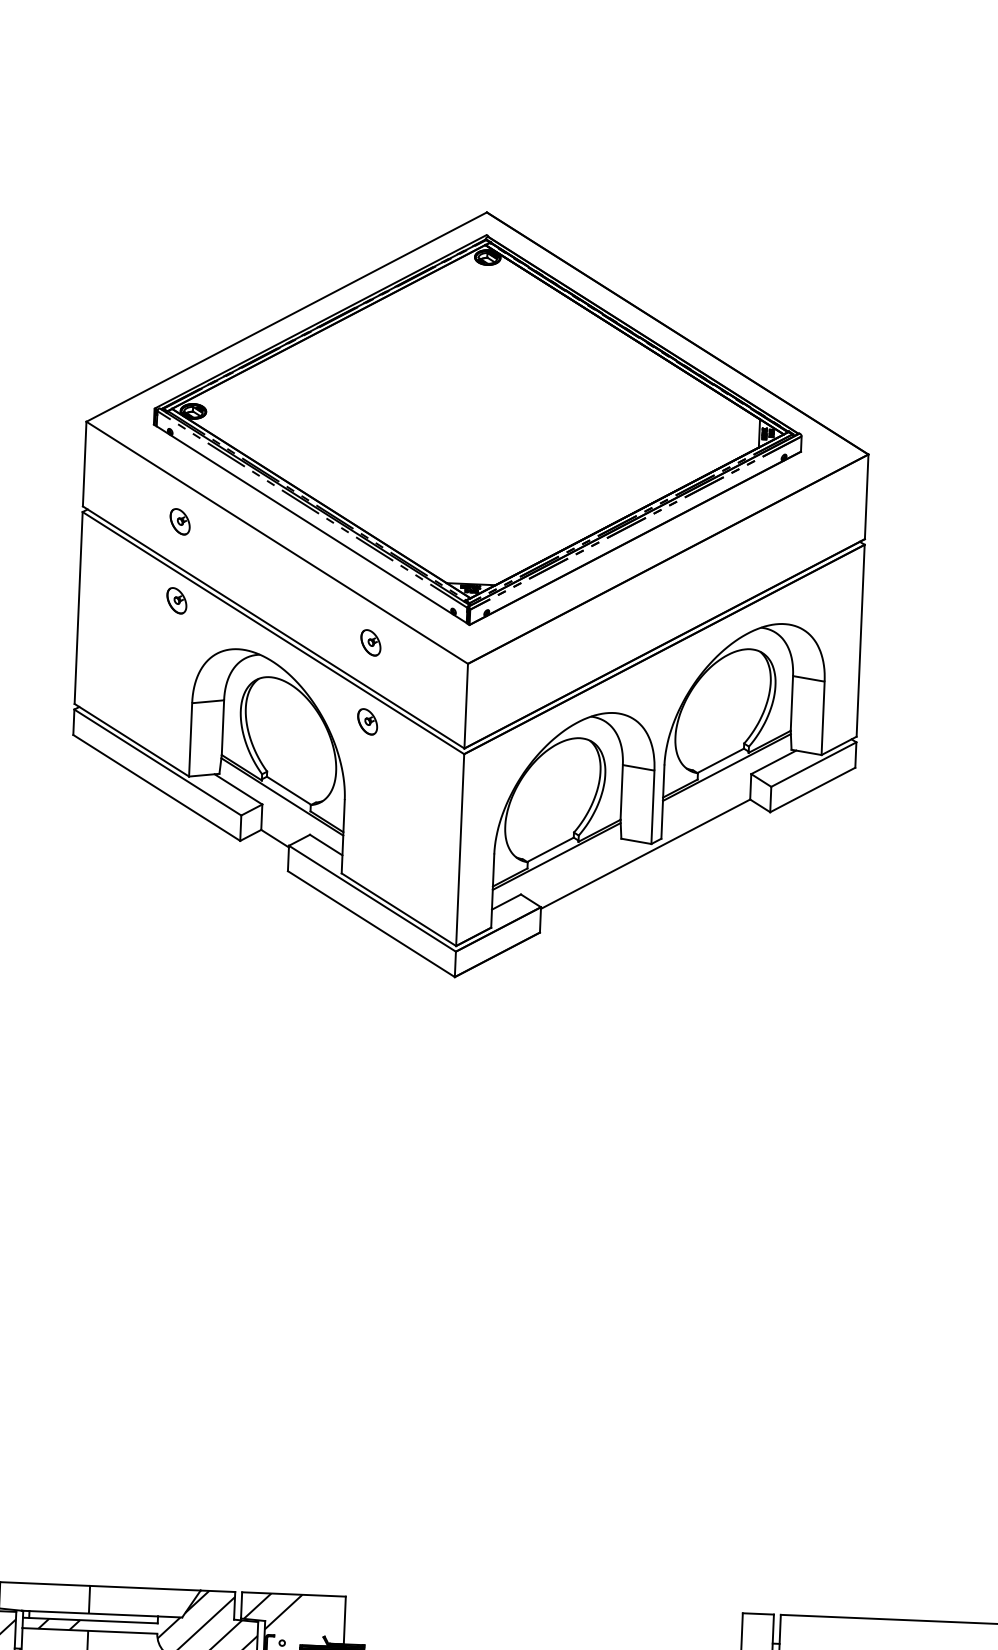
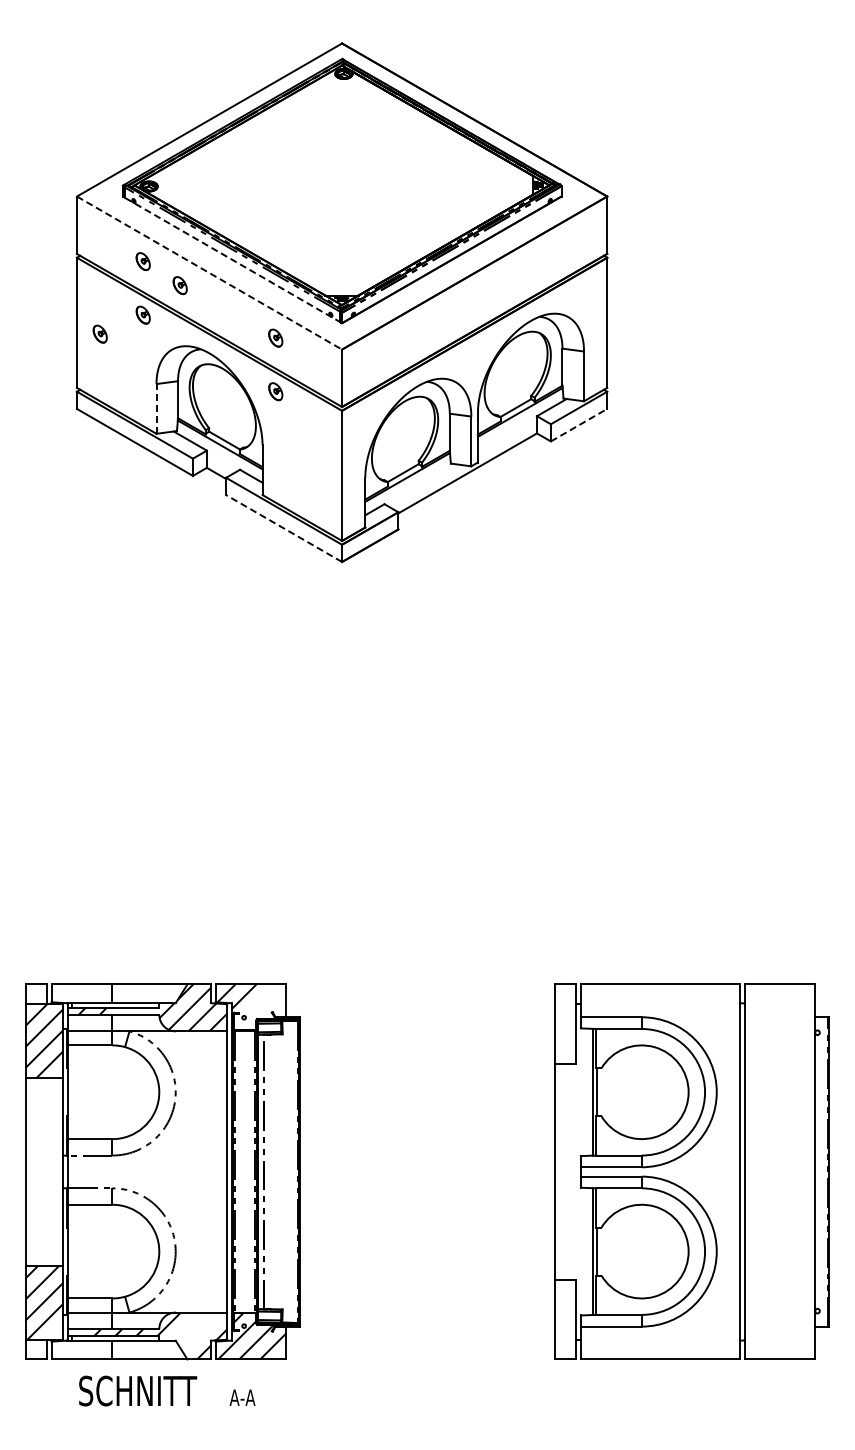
line: (310, 524) -> (231, 259), solid -> dashed
line: (277, 543) -> (209, 273), solid -> dashed
part: (232, 559) -> (179, 285), added
part: (111, 625) -> (99, 333), added
line: (190, 739) -> (156, 408), solid -> dashed
line: (813, 790) -> (579, 425), solid -> dashed
line: (371, 924) -> (284, 528), solid -> dashed

